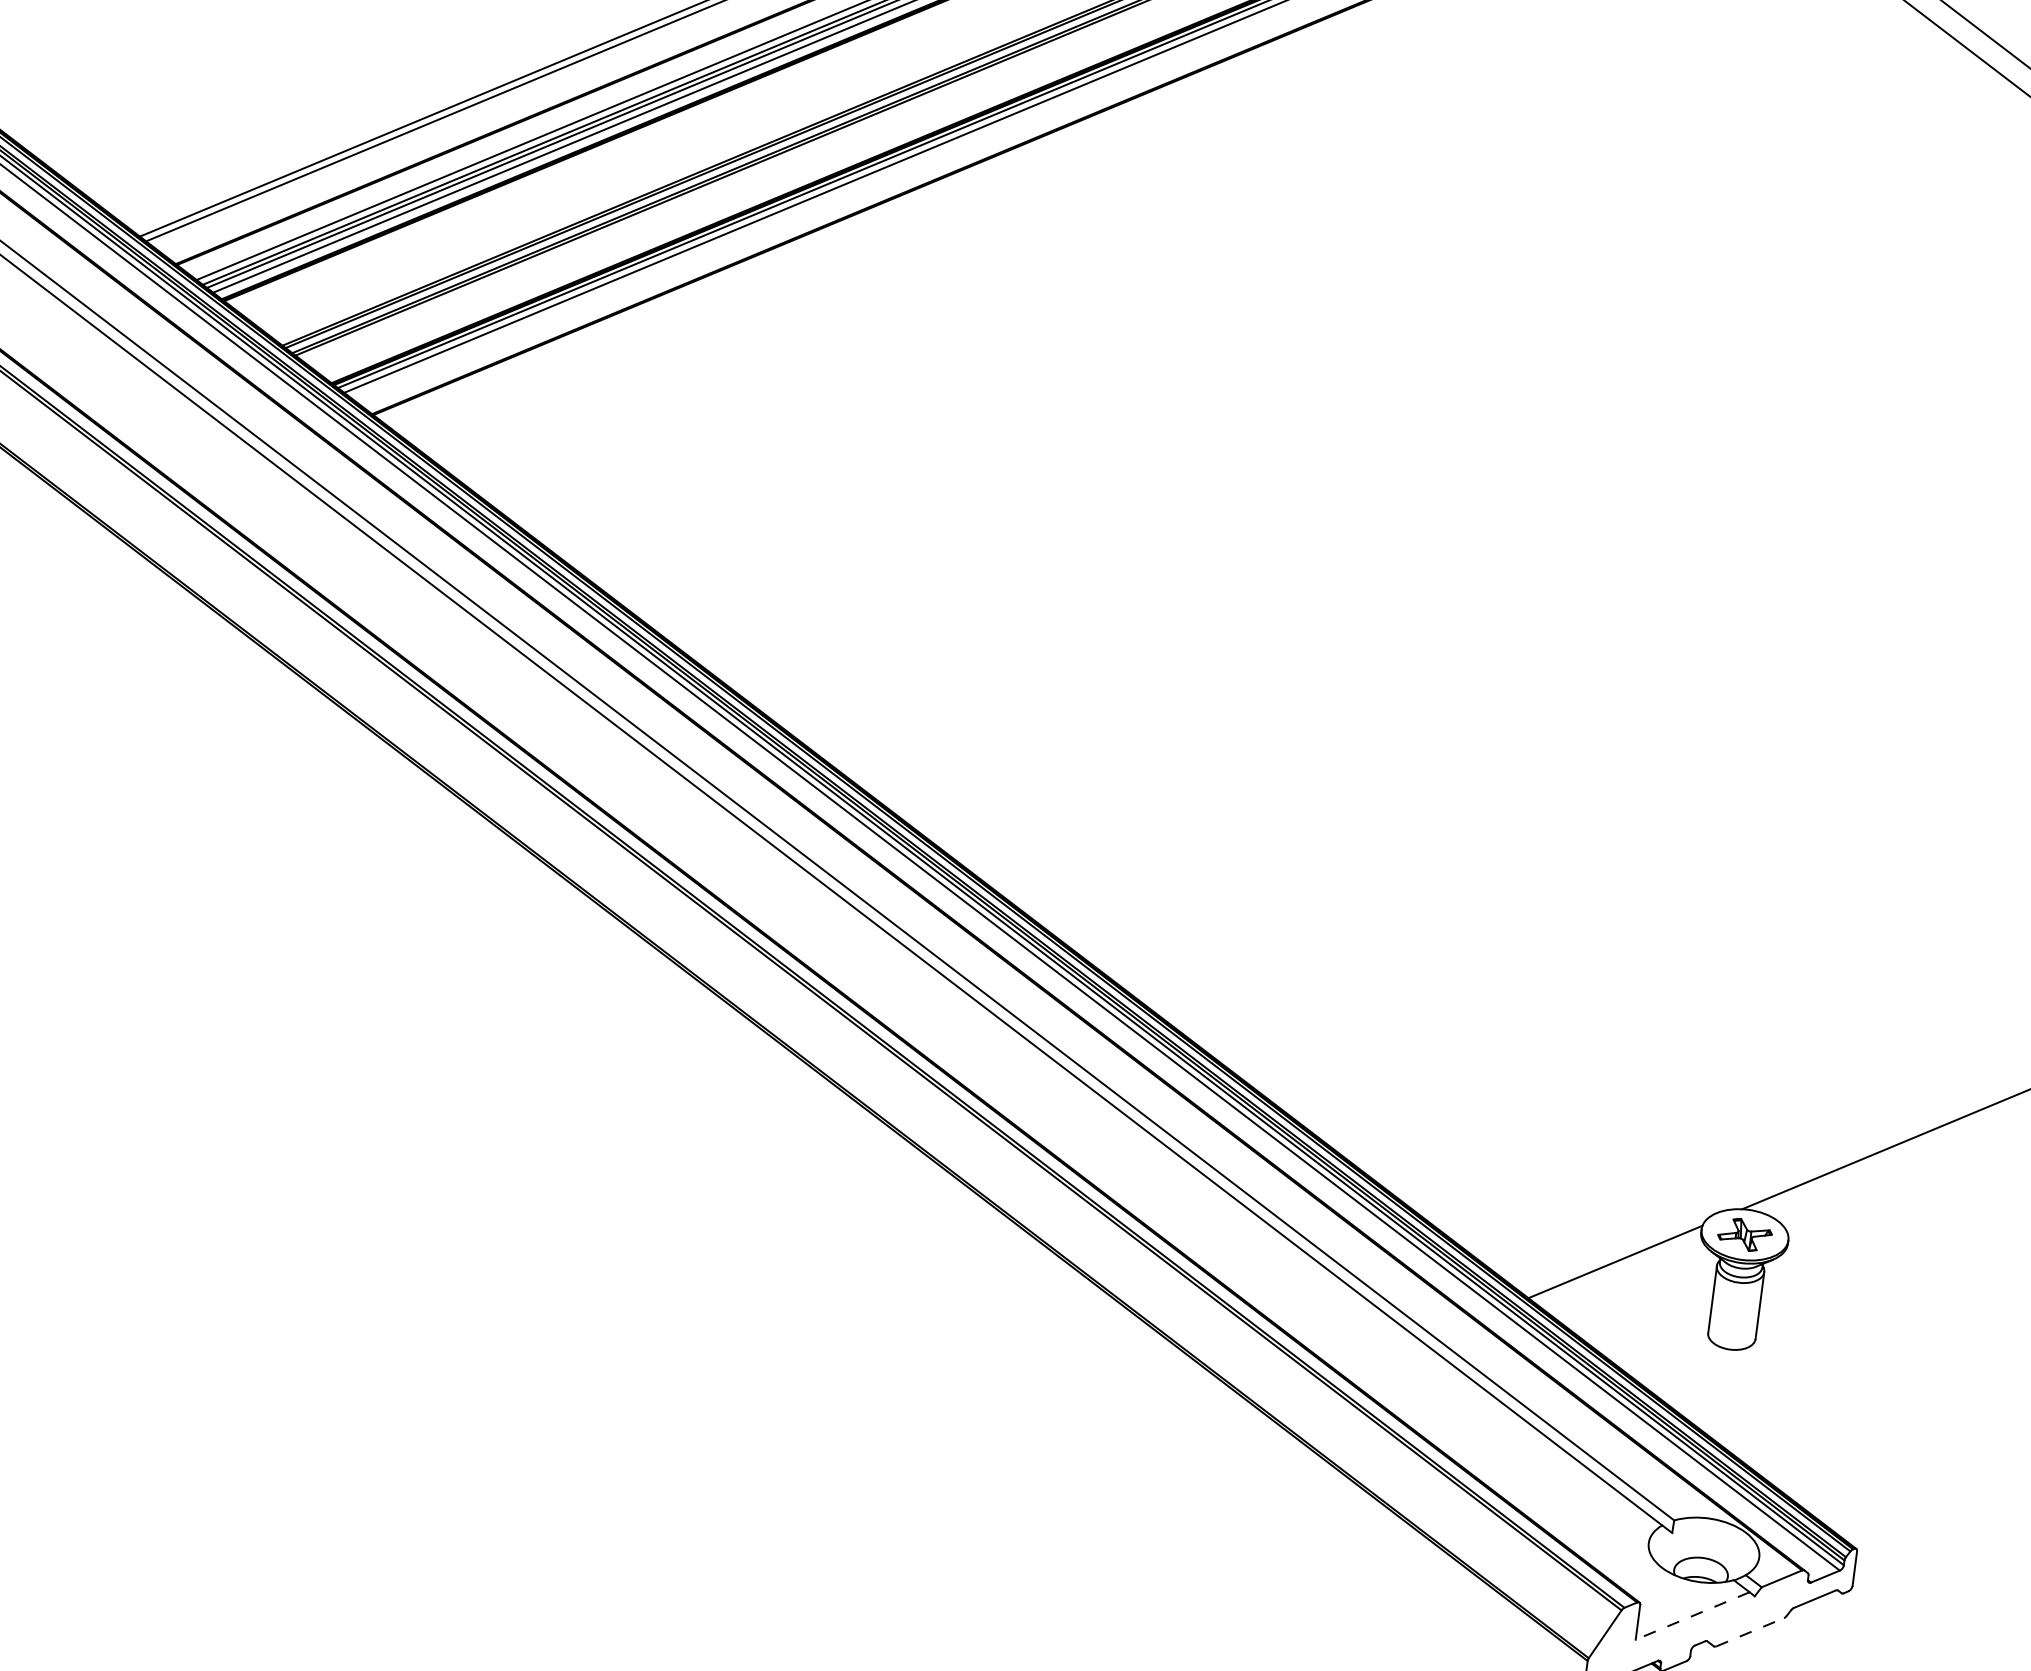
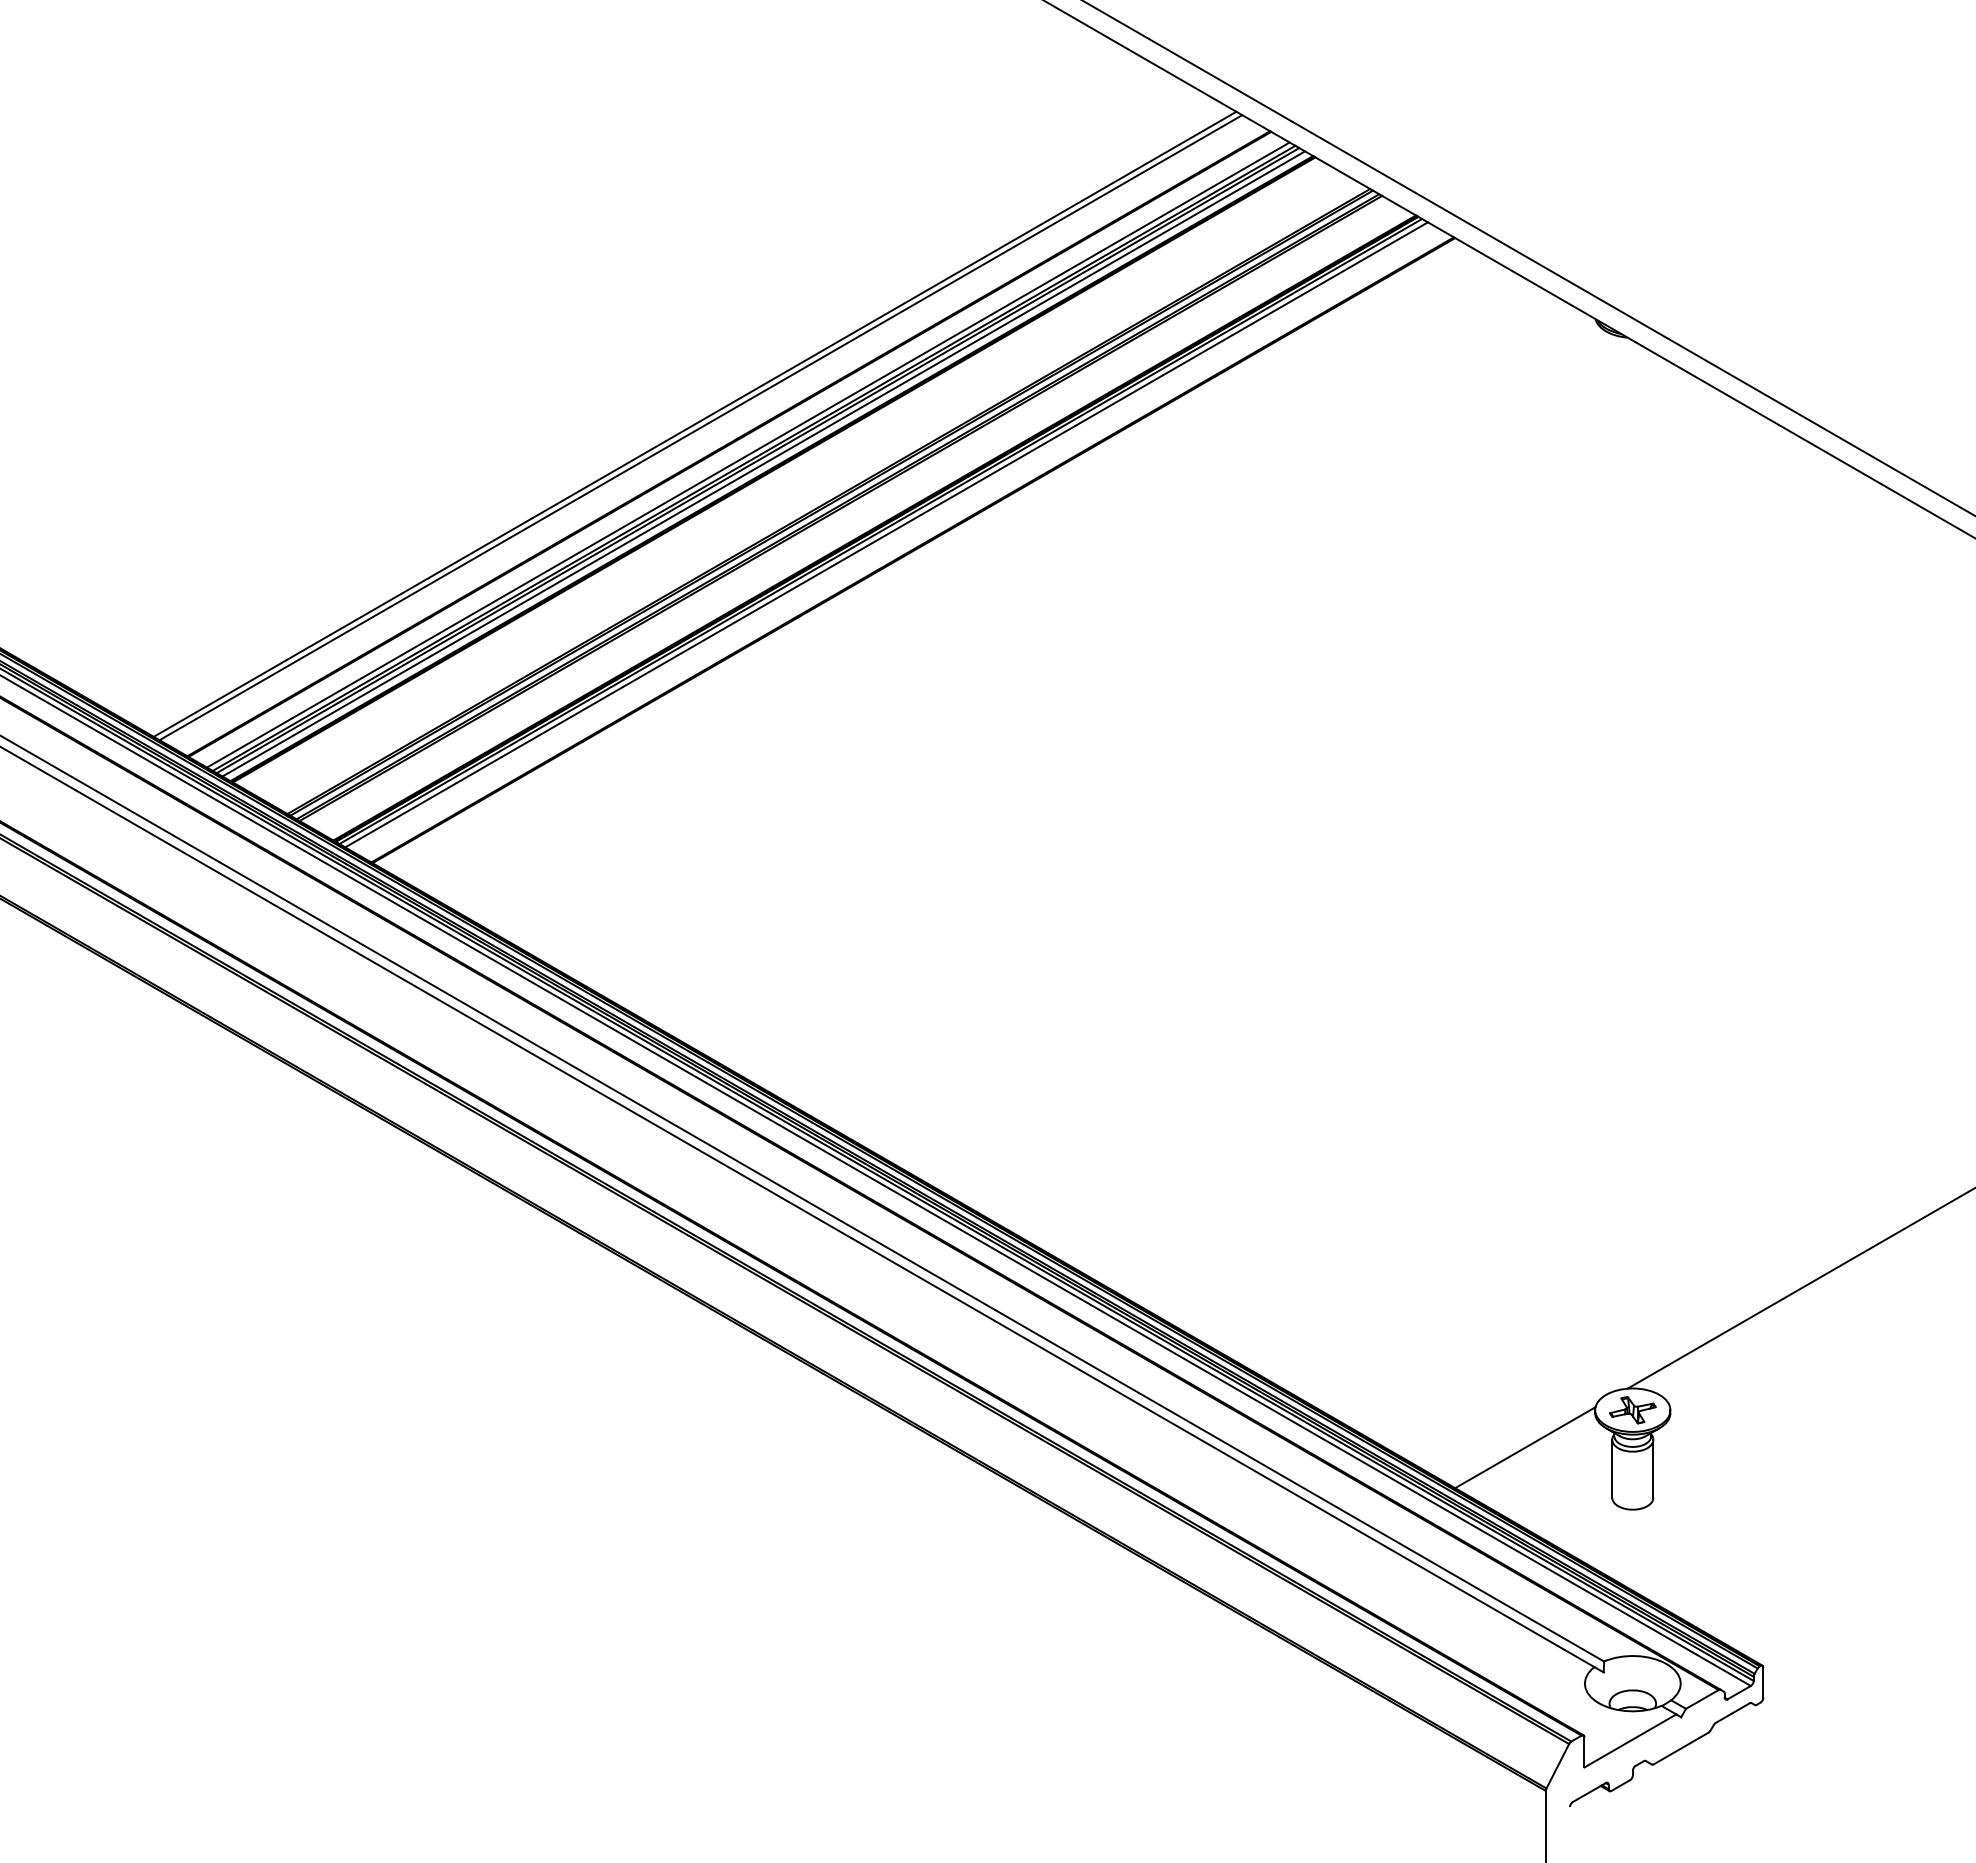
line: (1691, 1616) -> (1629, 1741), dashed -> solid
line: (1750, 1632) -> (1681, 1748), dashed -> solid

